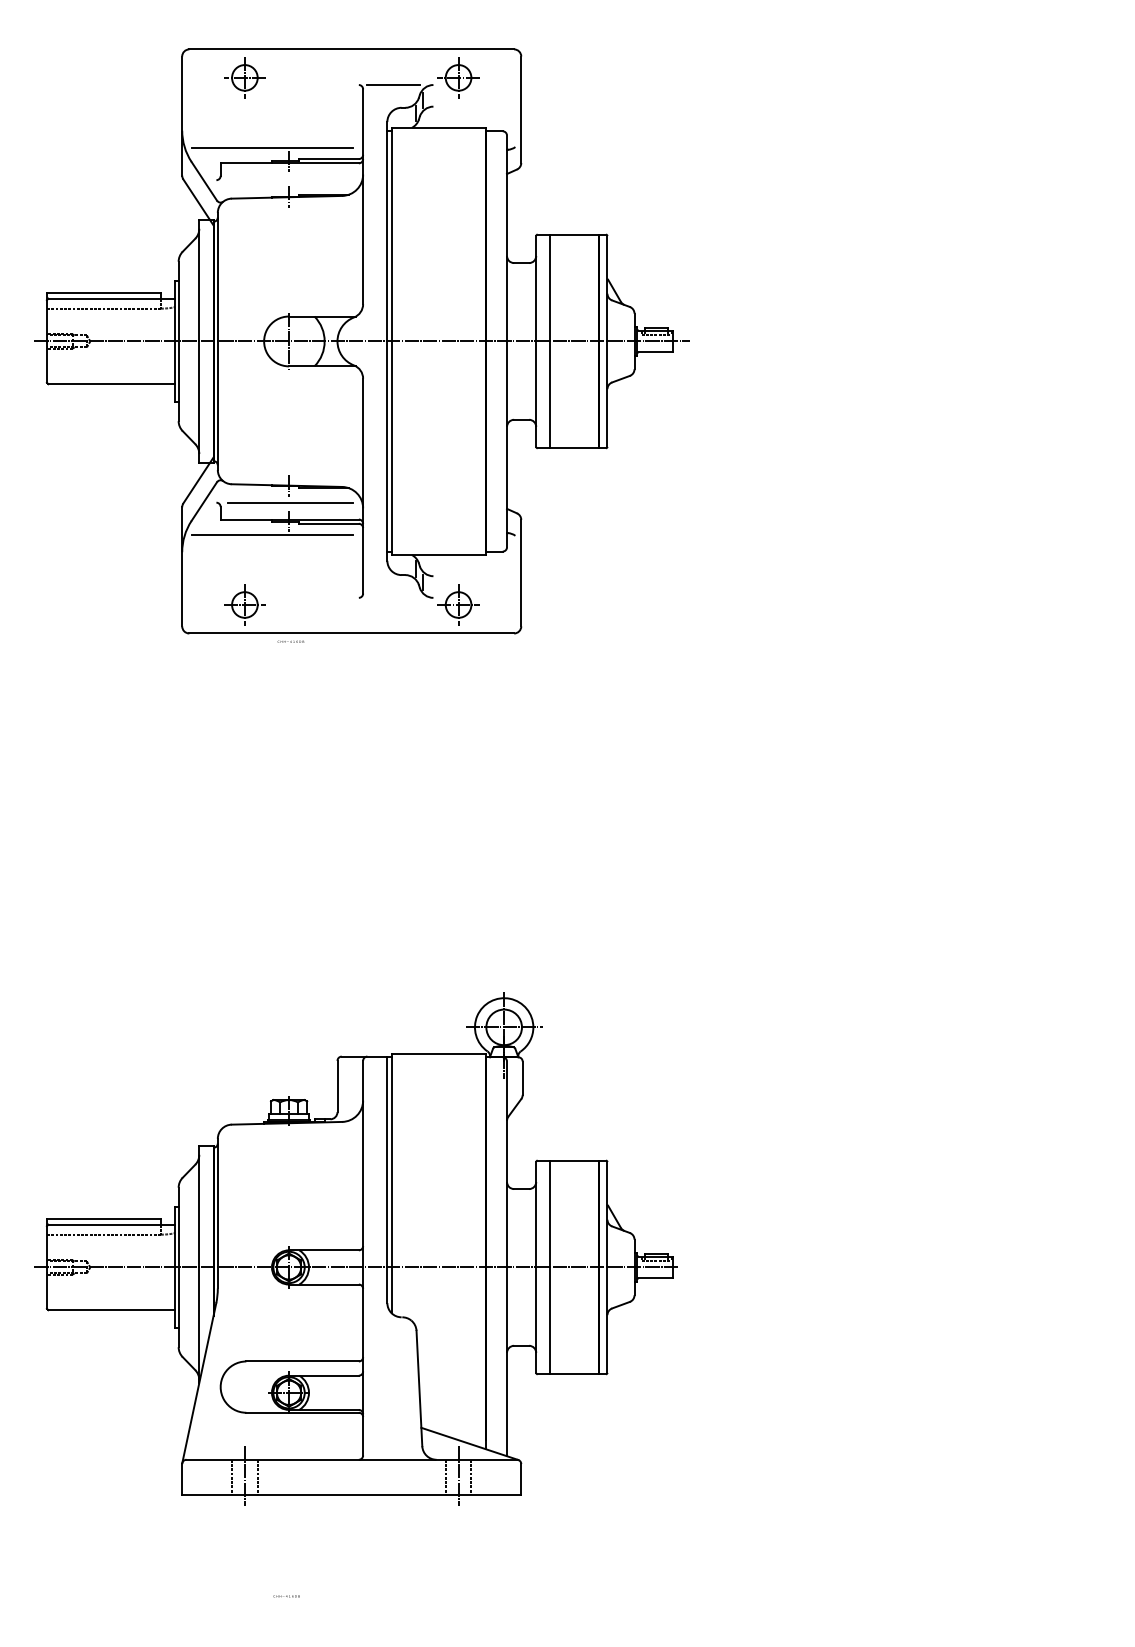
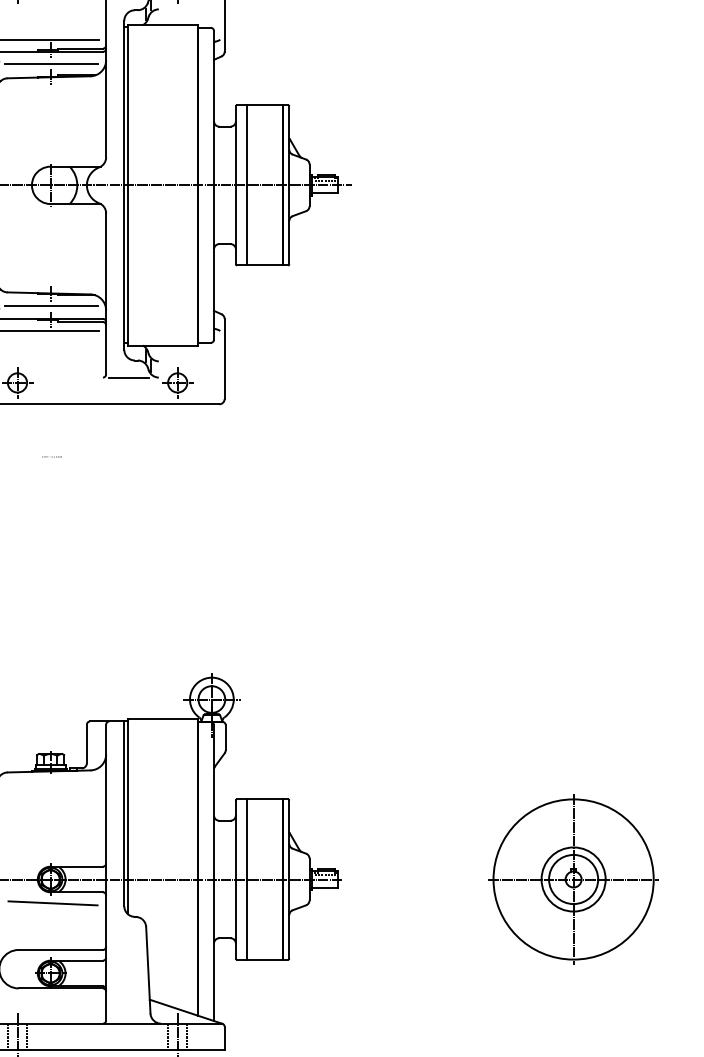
line: (289, 180) -> (50, 64), added
line: (393, 597) -> (128, 377), added
text: (290, 641) -> (51, 456), moved
part: (986, 1266) -> (573, 878), added
line: (291, 1298) -> (52, 902), added

